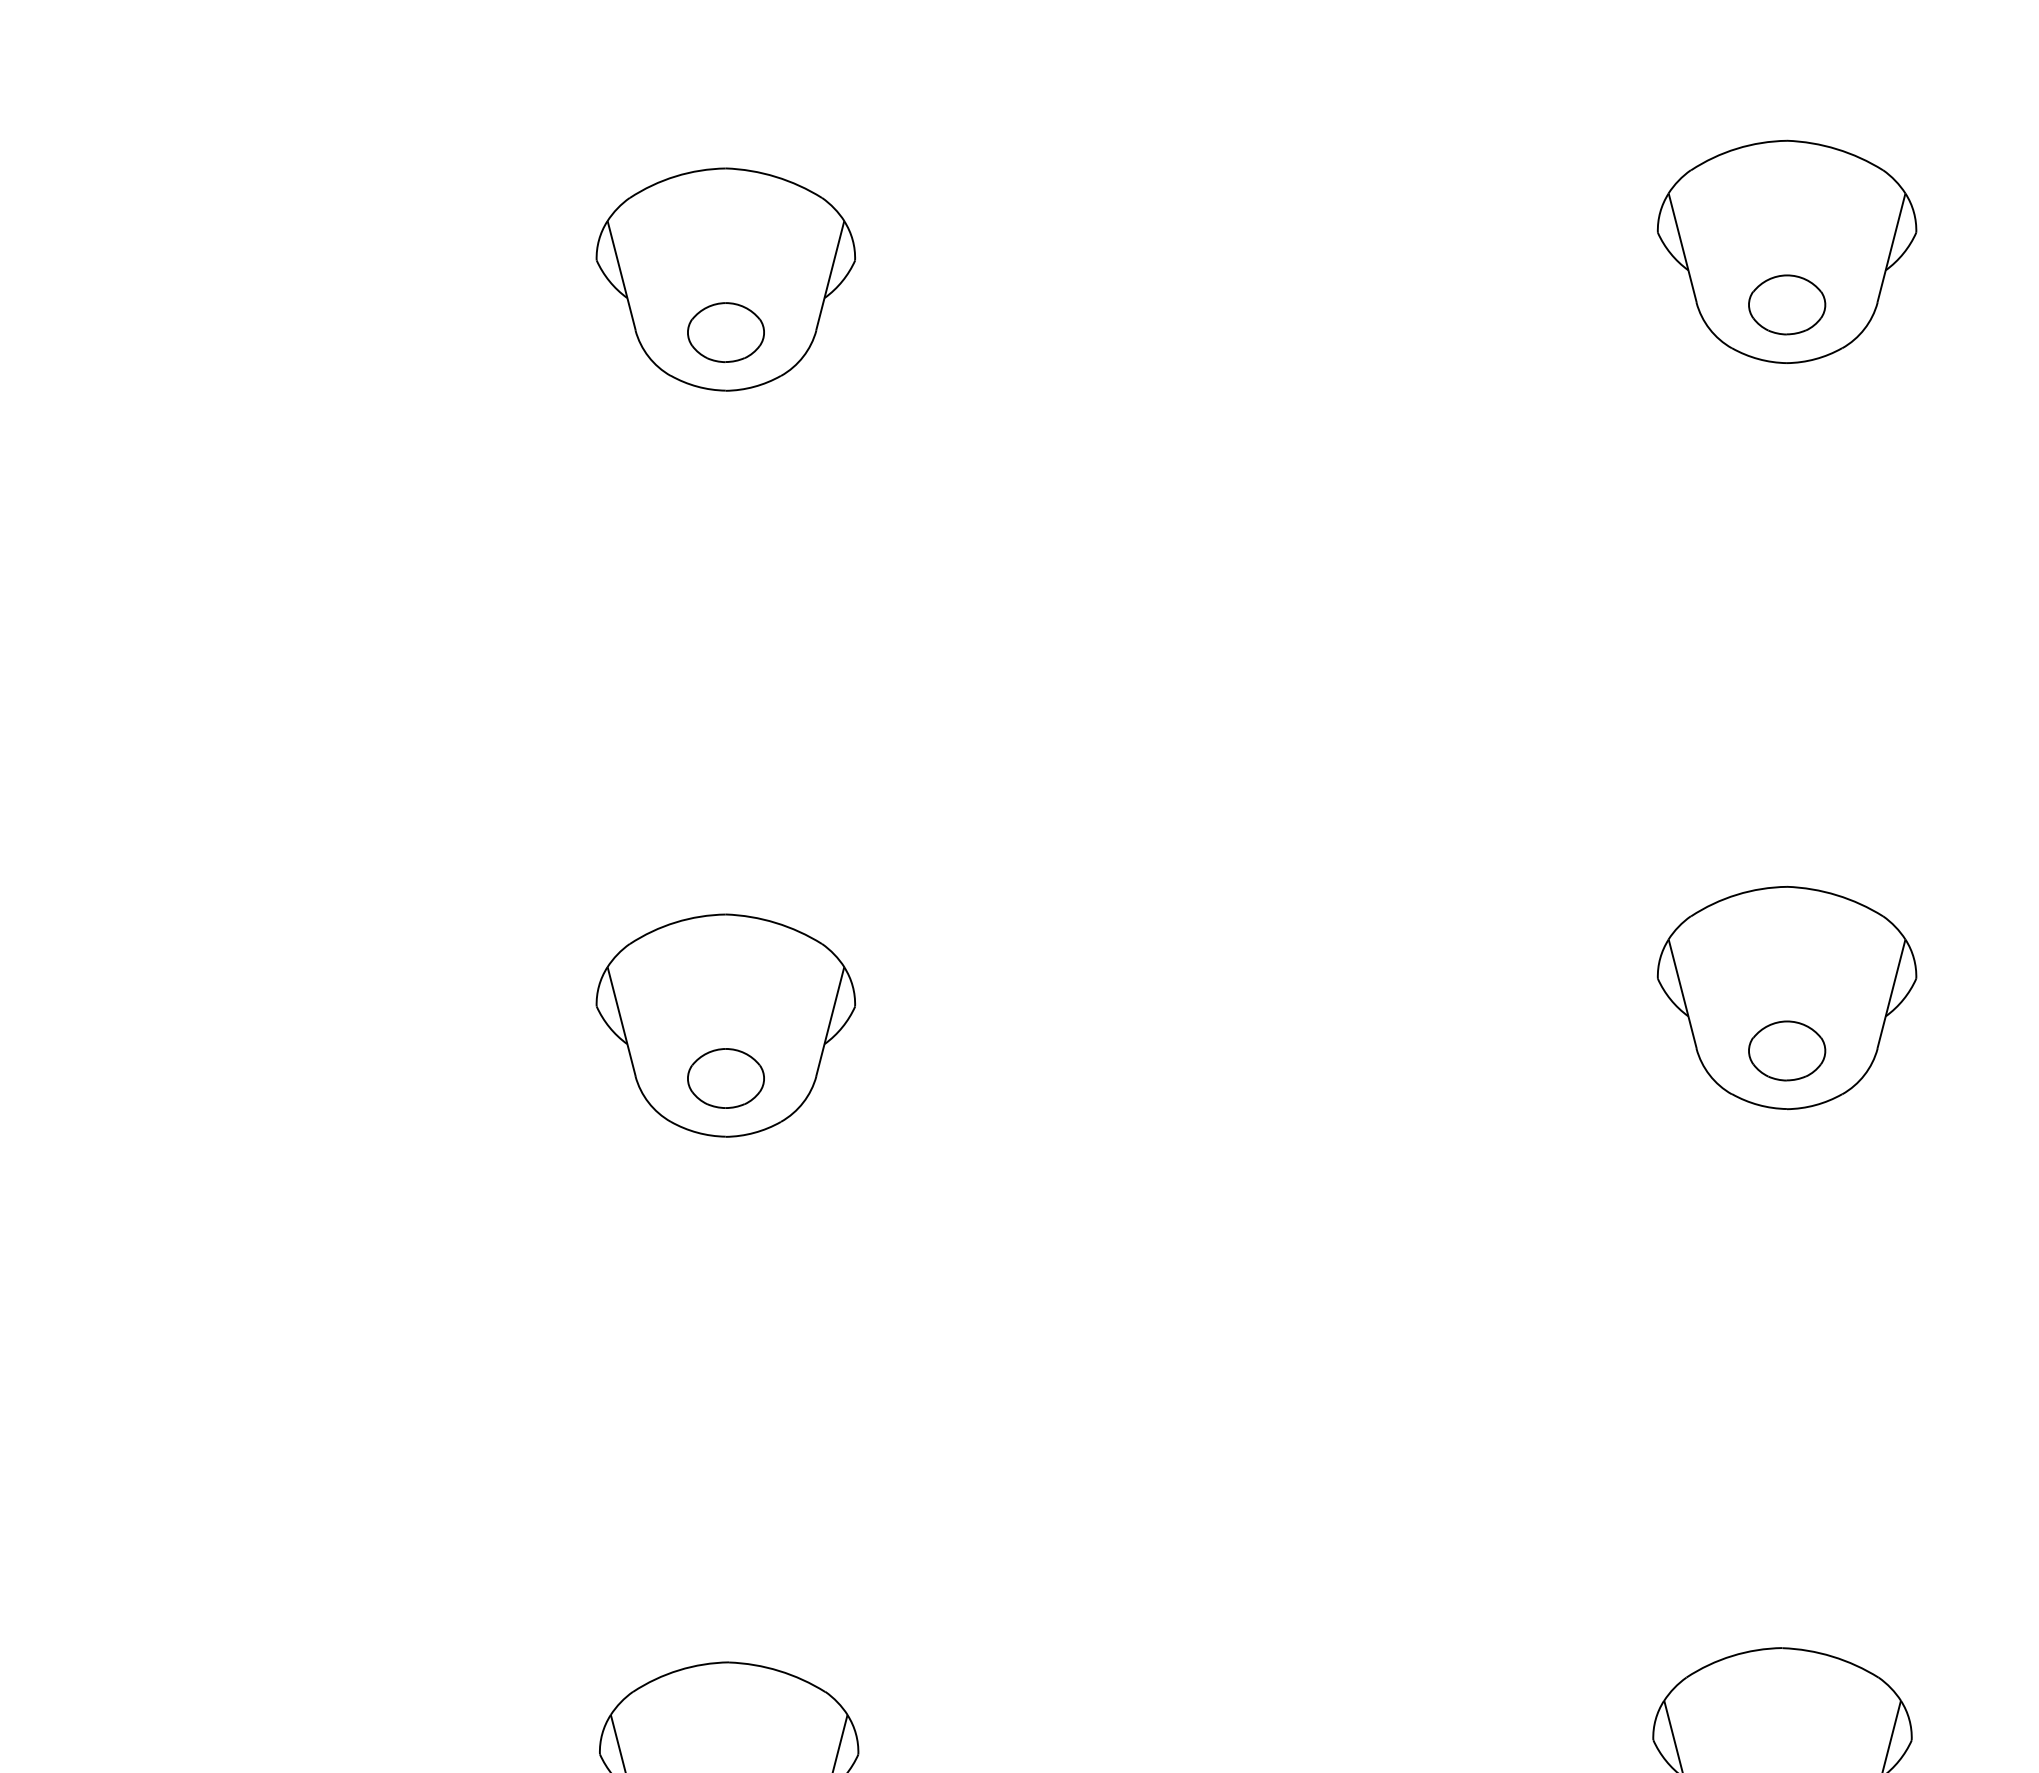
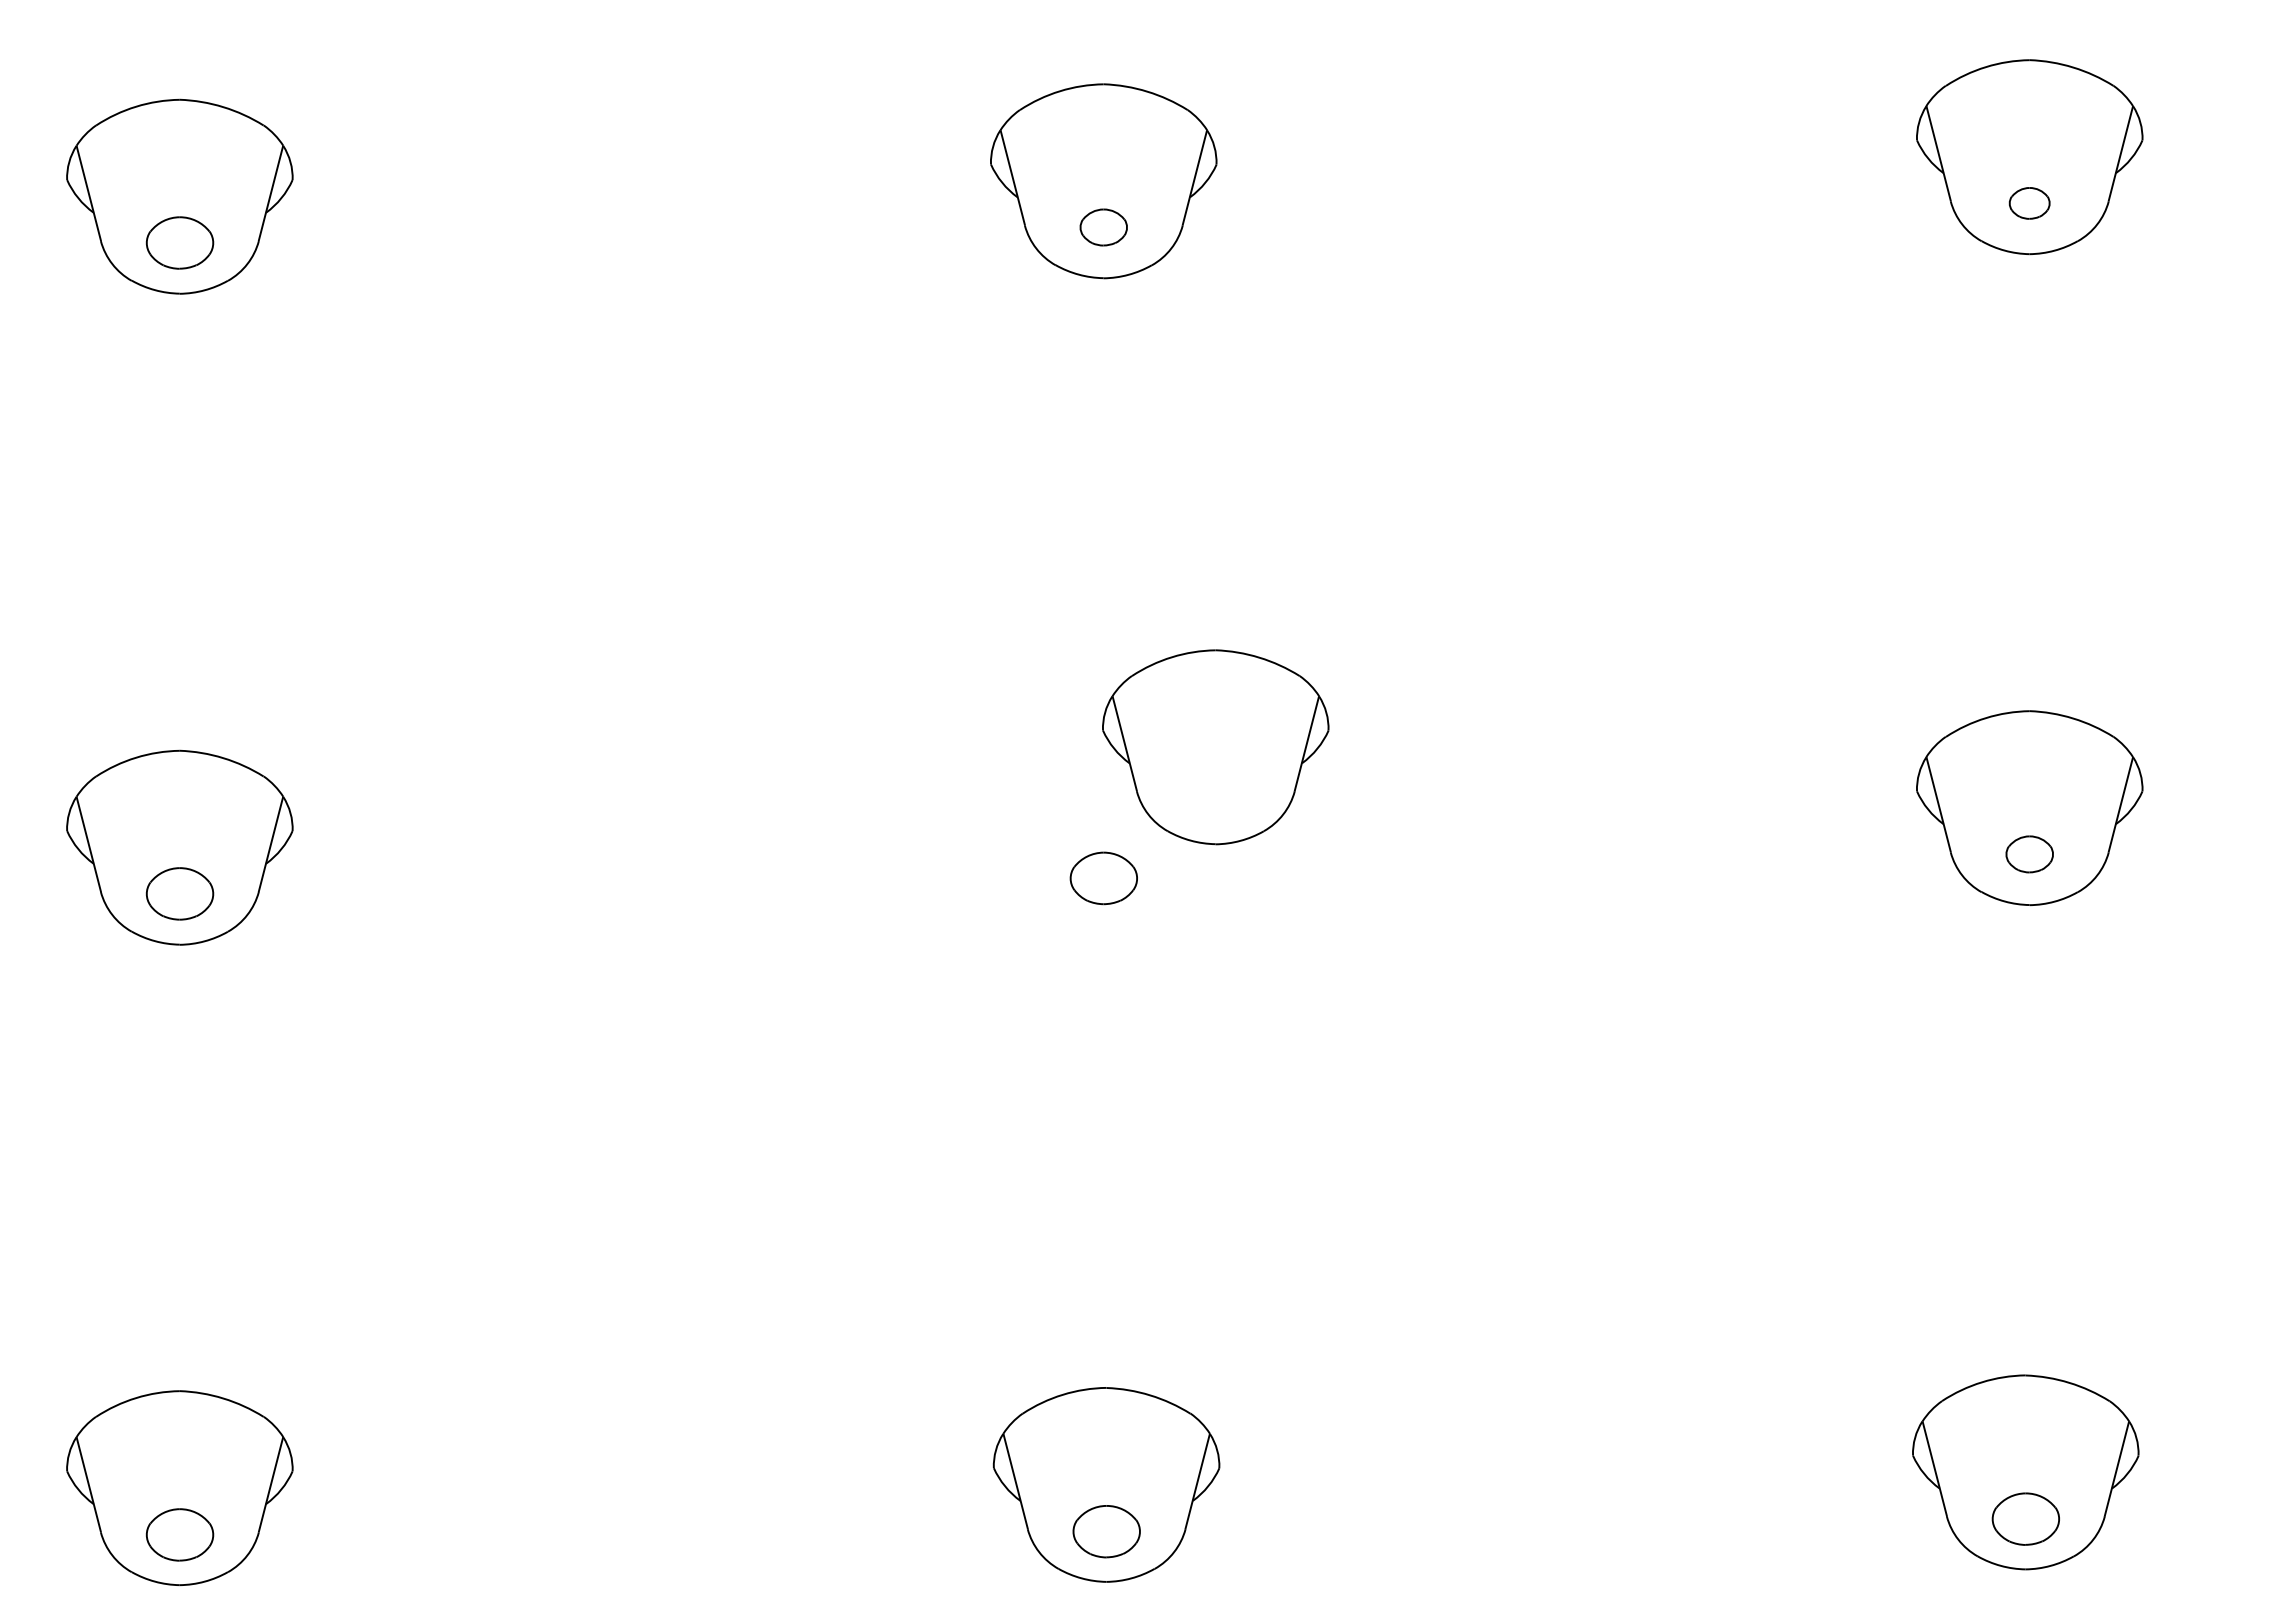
part: (1786, 305) -> (2029, 203), size x0.6
part: (725, 332) -> (1103, 227), size x0.7
part: (725, 1025) -> (1215, 747), moved
part: (1786, 1051) -> (2029, 854), size x0.7

